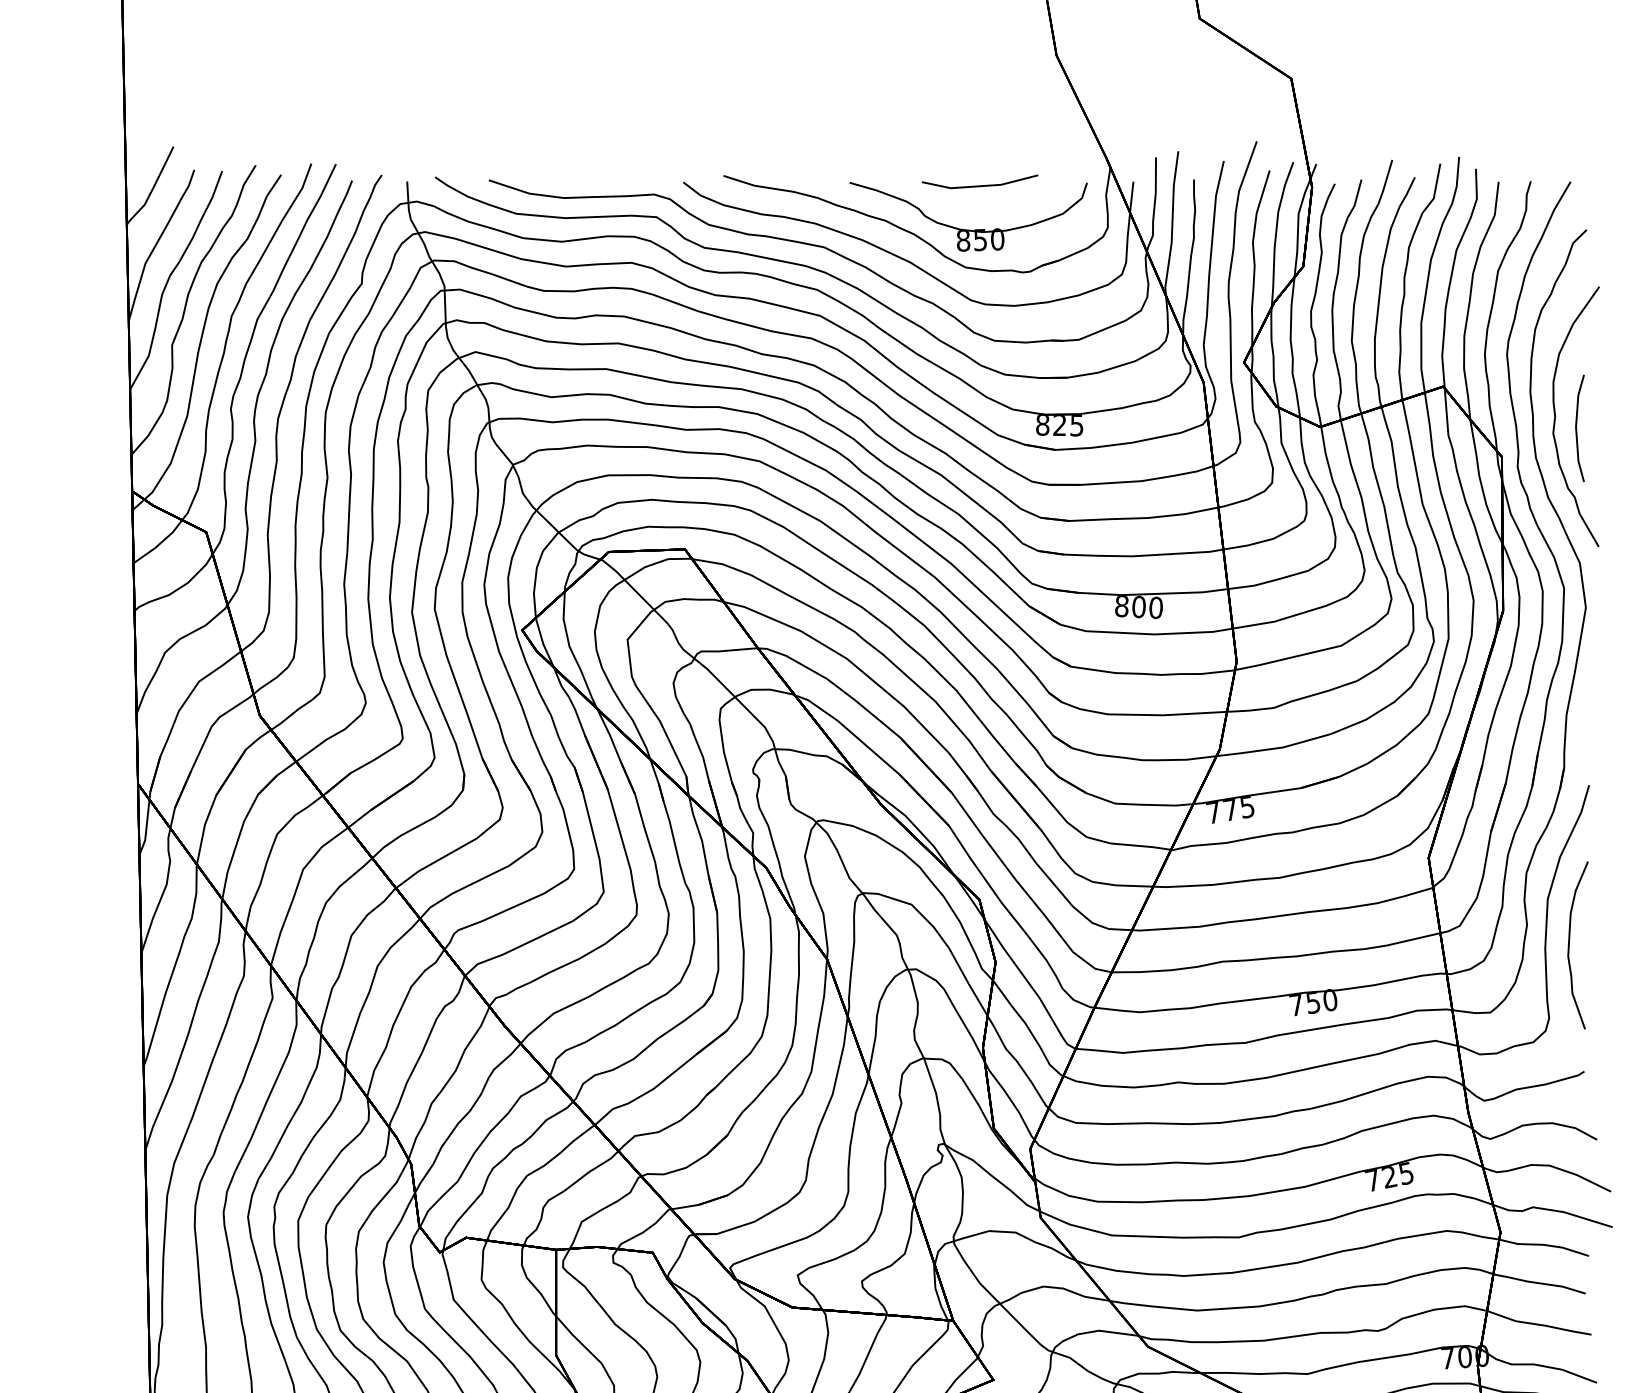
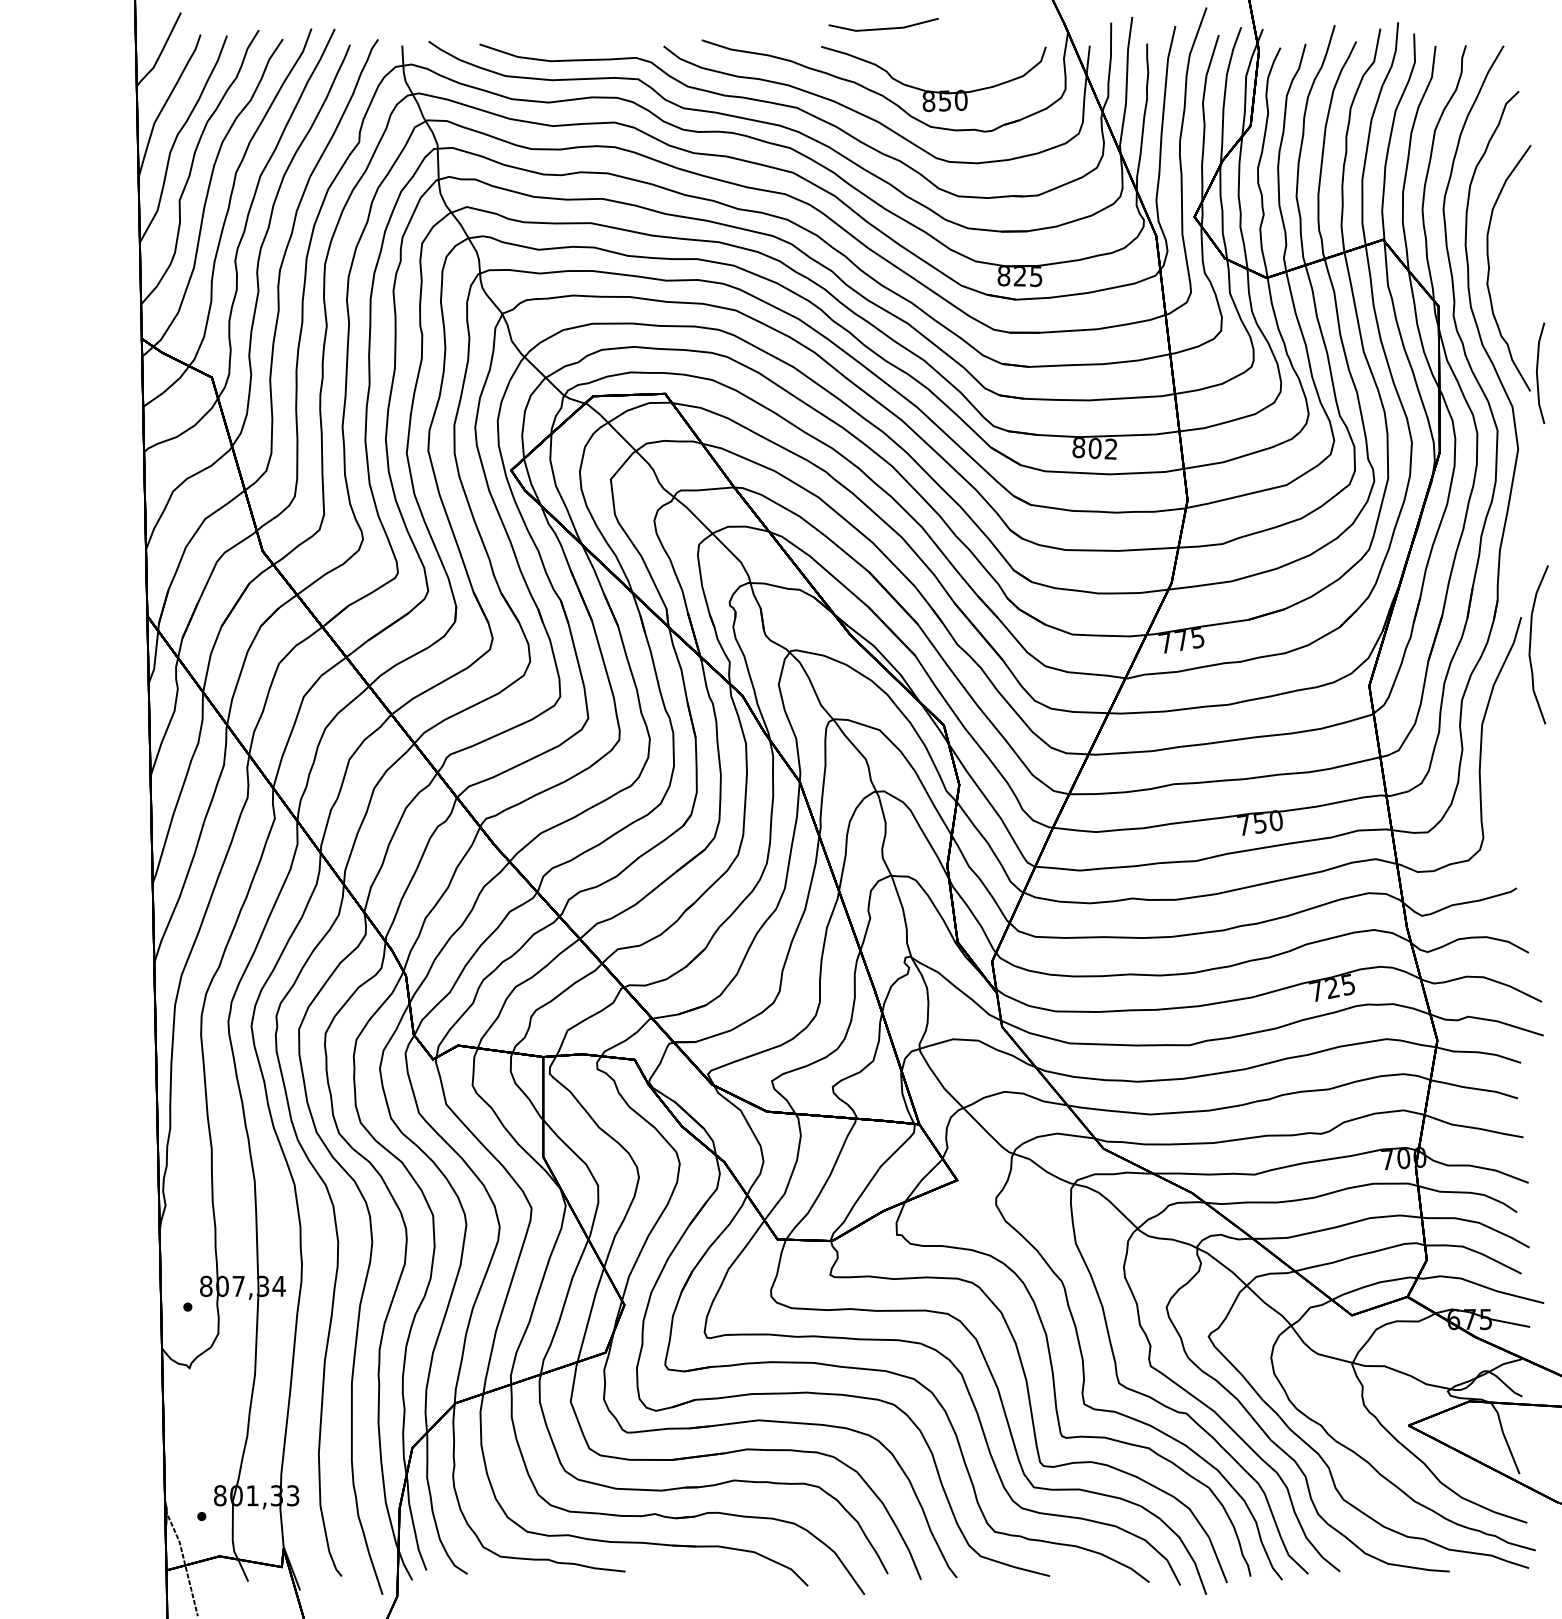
line: (979, 185) -> (883, 28), moved
curve: (1576, 428) -> (1537, 373), moved
text: (1155, 607) -> (1110, 448), 800 -> 802
curve: (1570, 942) -> (1531, 642), moved

